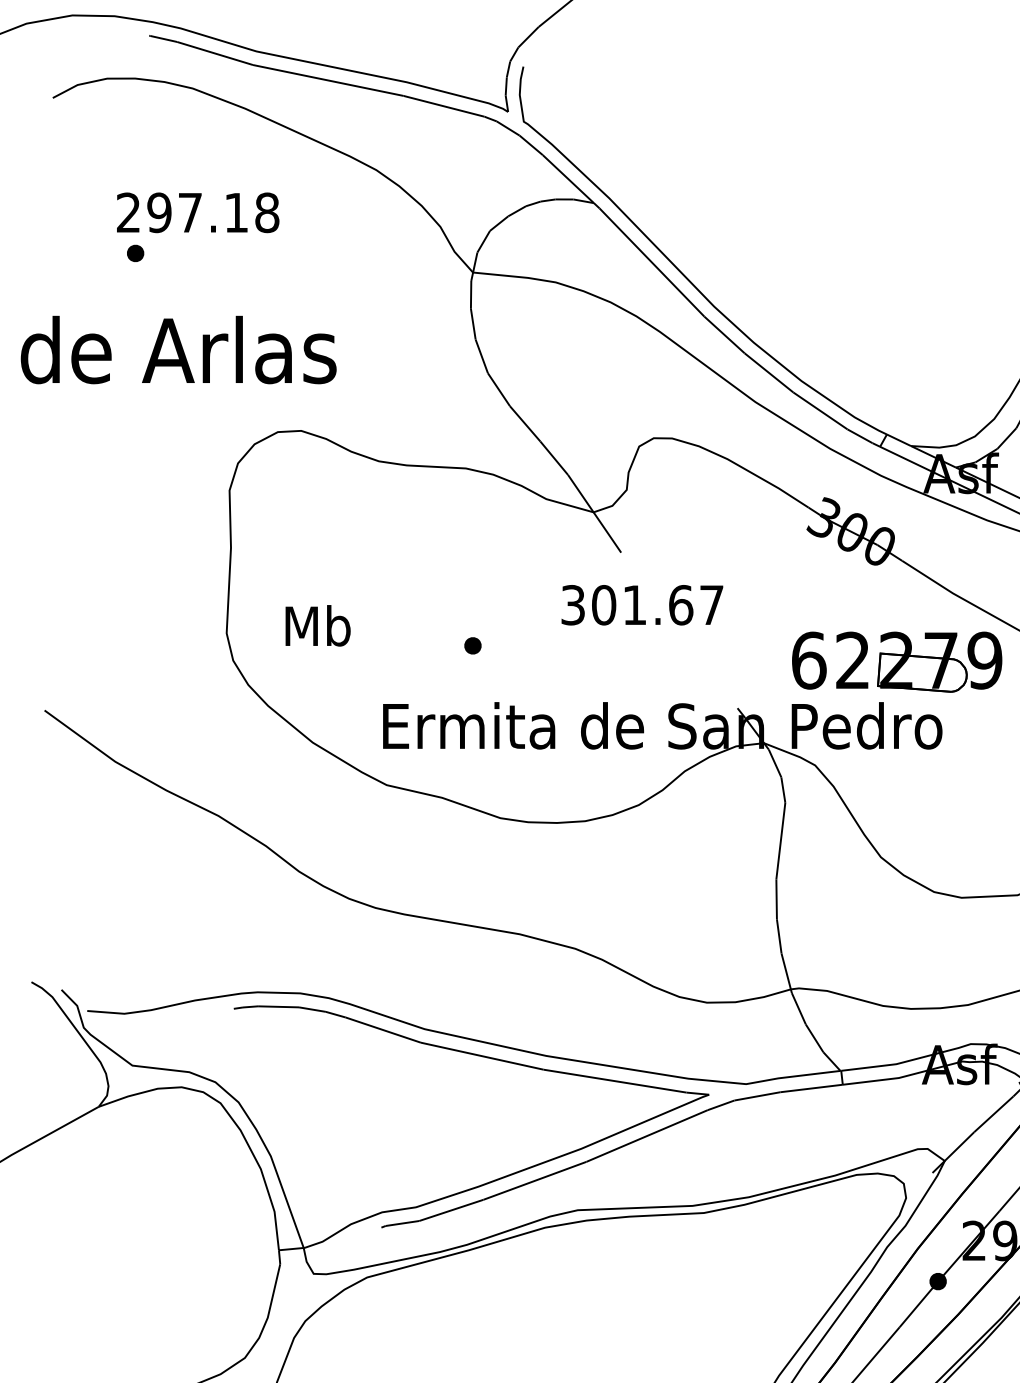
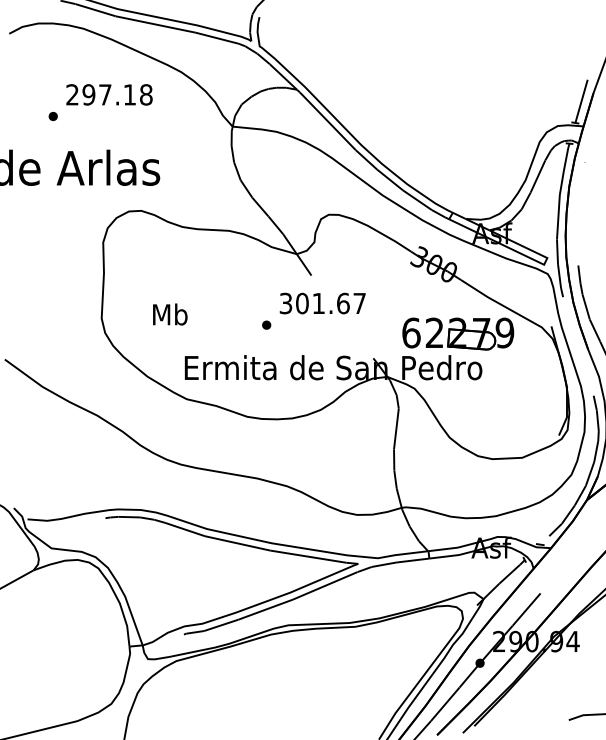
text: (198, 212) -> (109, 94), moved
text: (318, 625) -> (170, 314), moved
part: (472, 644) -> (266, 324), moved

